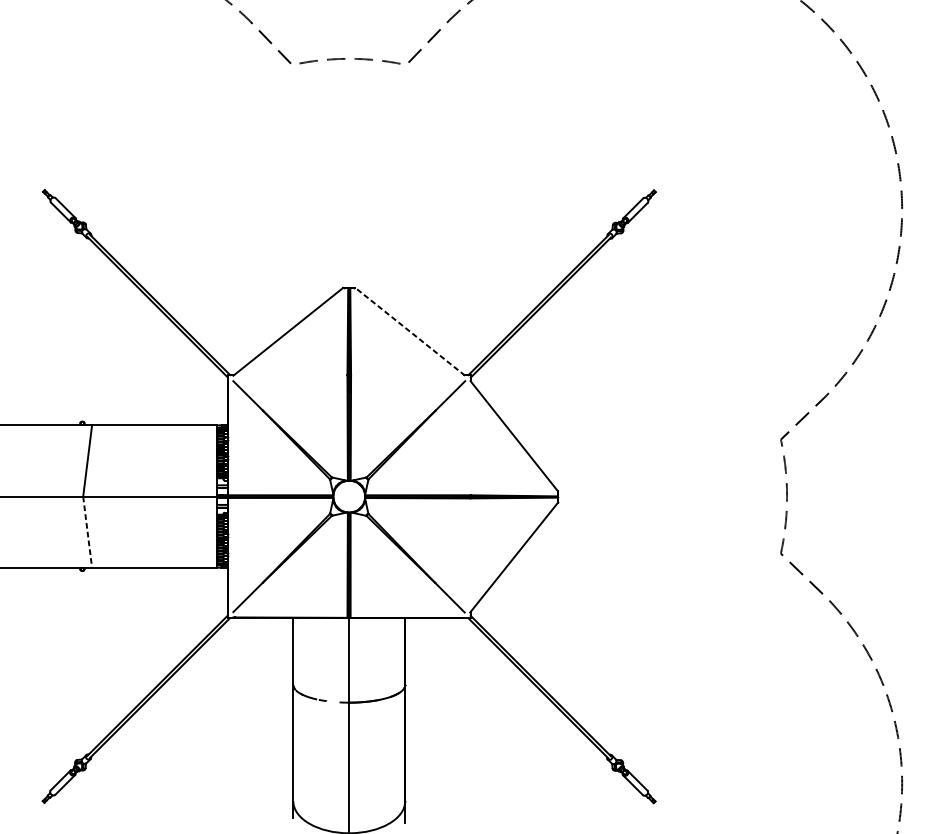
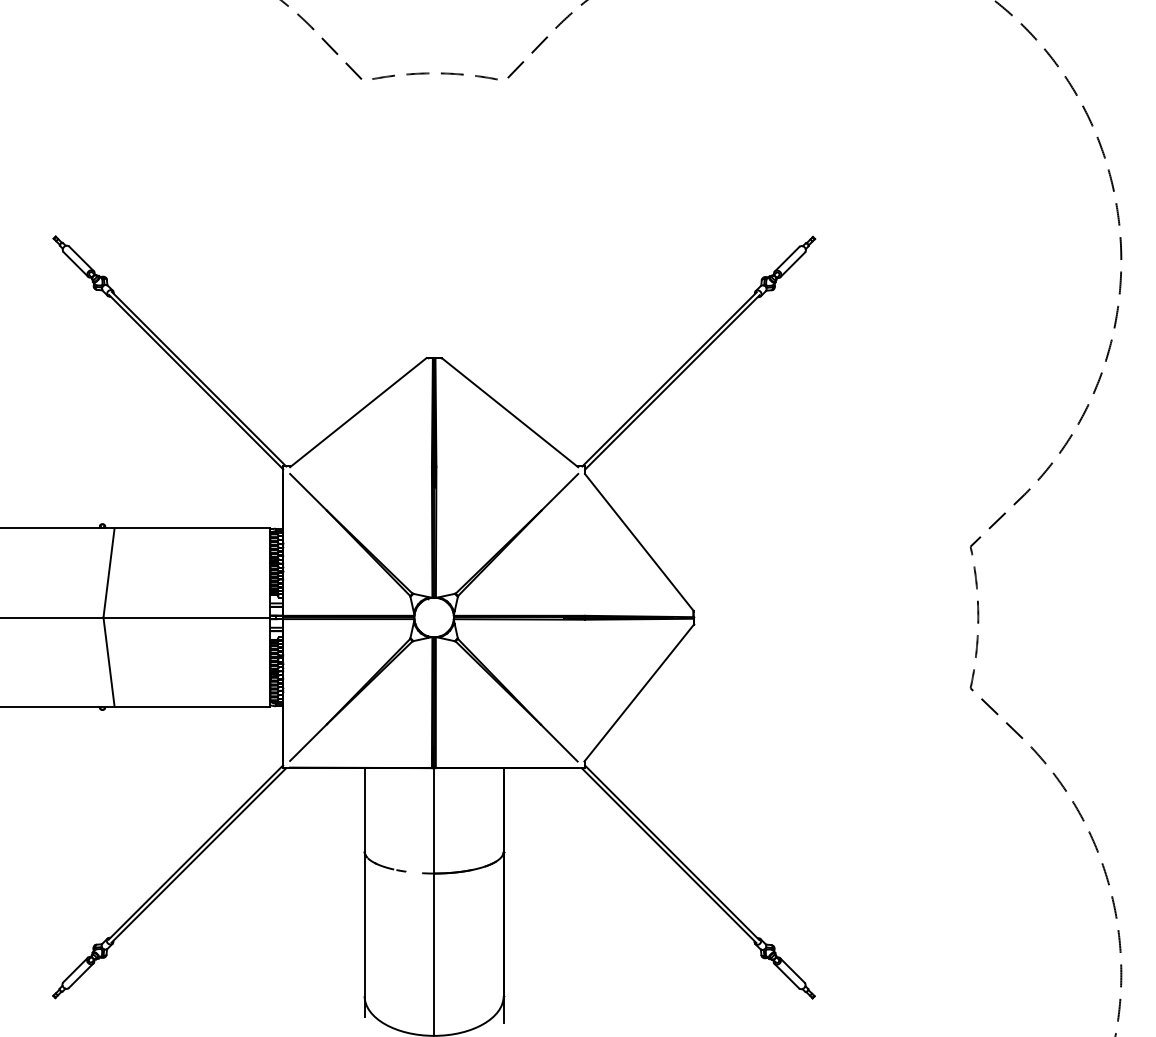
line: (409, 331) -> (509, 412), dashed -> solid
line: (88, 532) -> (109, 662), dashed -> solid

